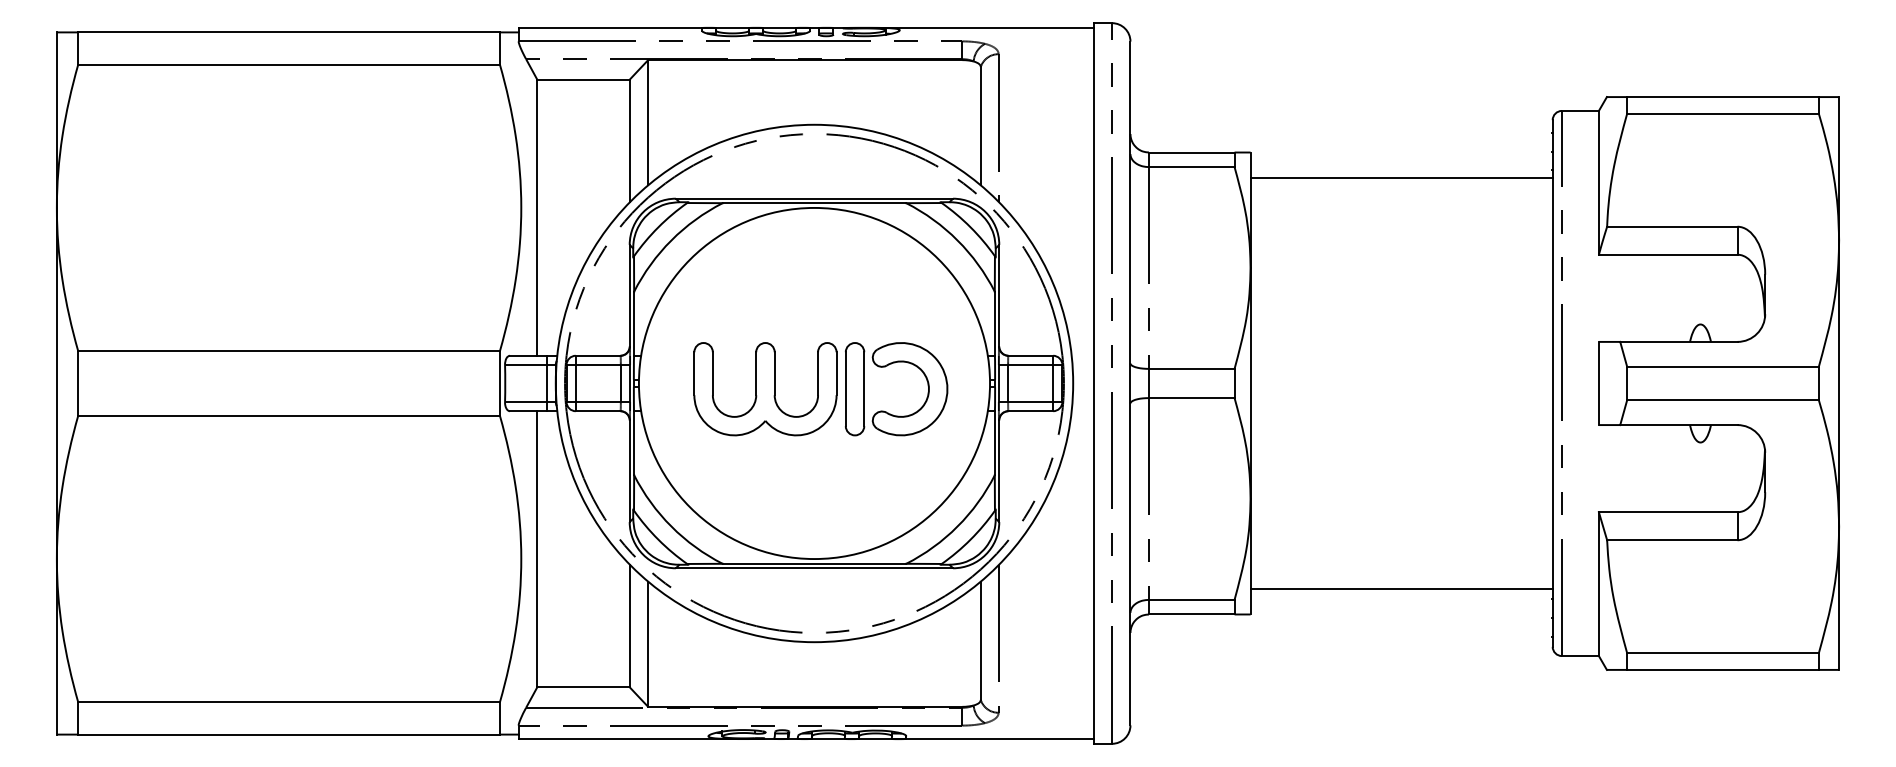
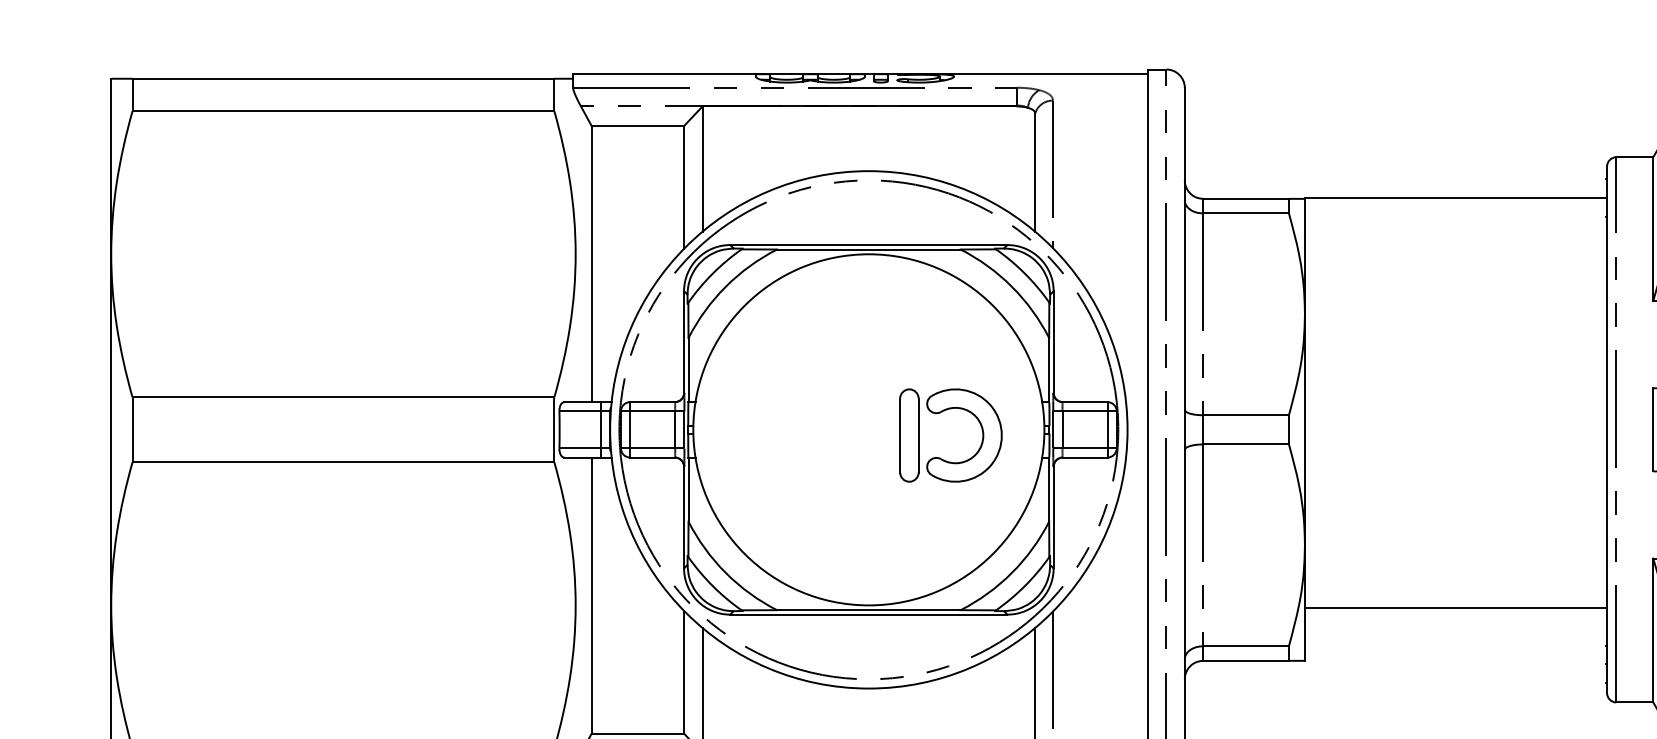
line: (1401, 178) -> (1455, 197), moved
part: (765, 389) -> (819, 435), removed
line: (1401, 588) -> (1455, 607), moved

